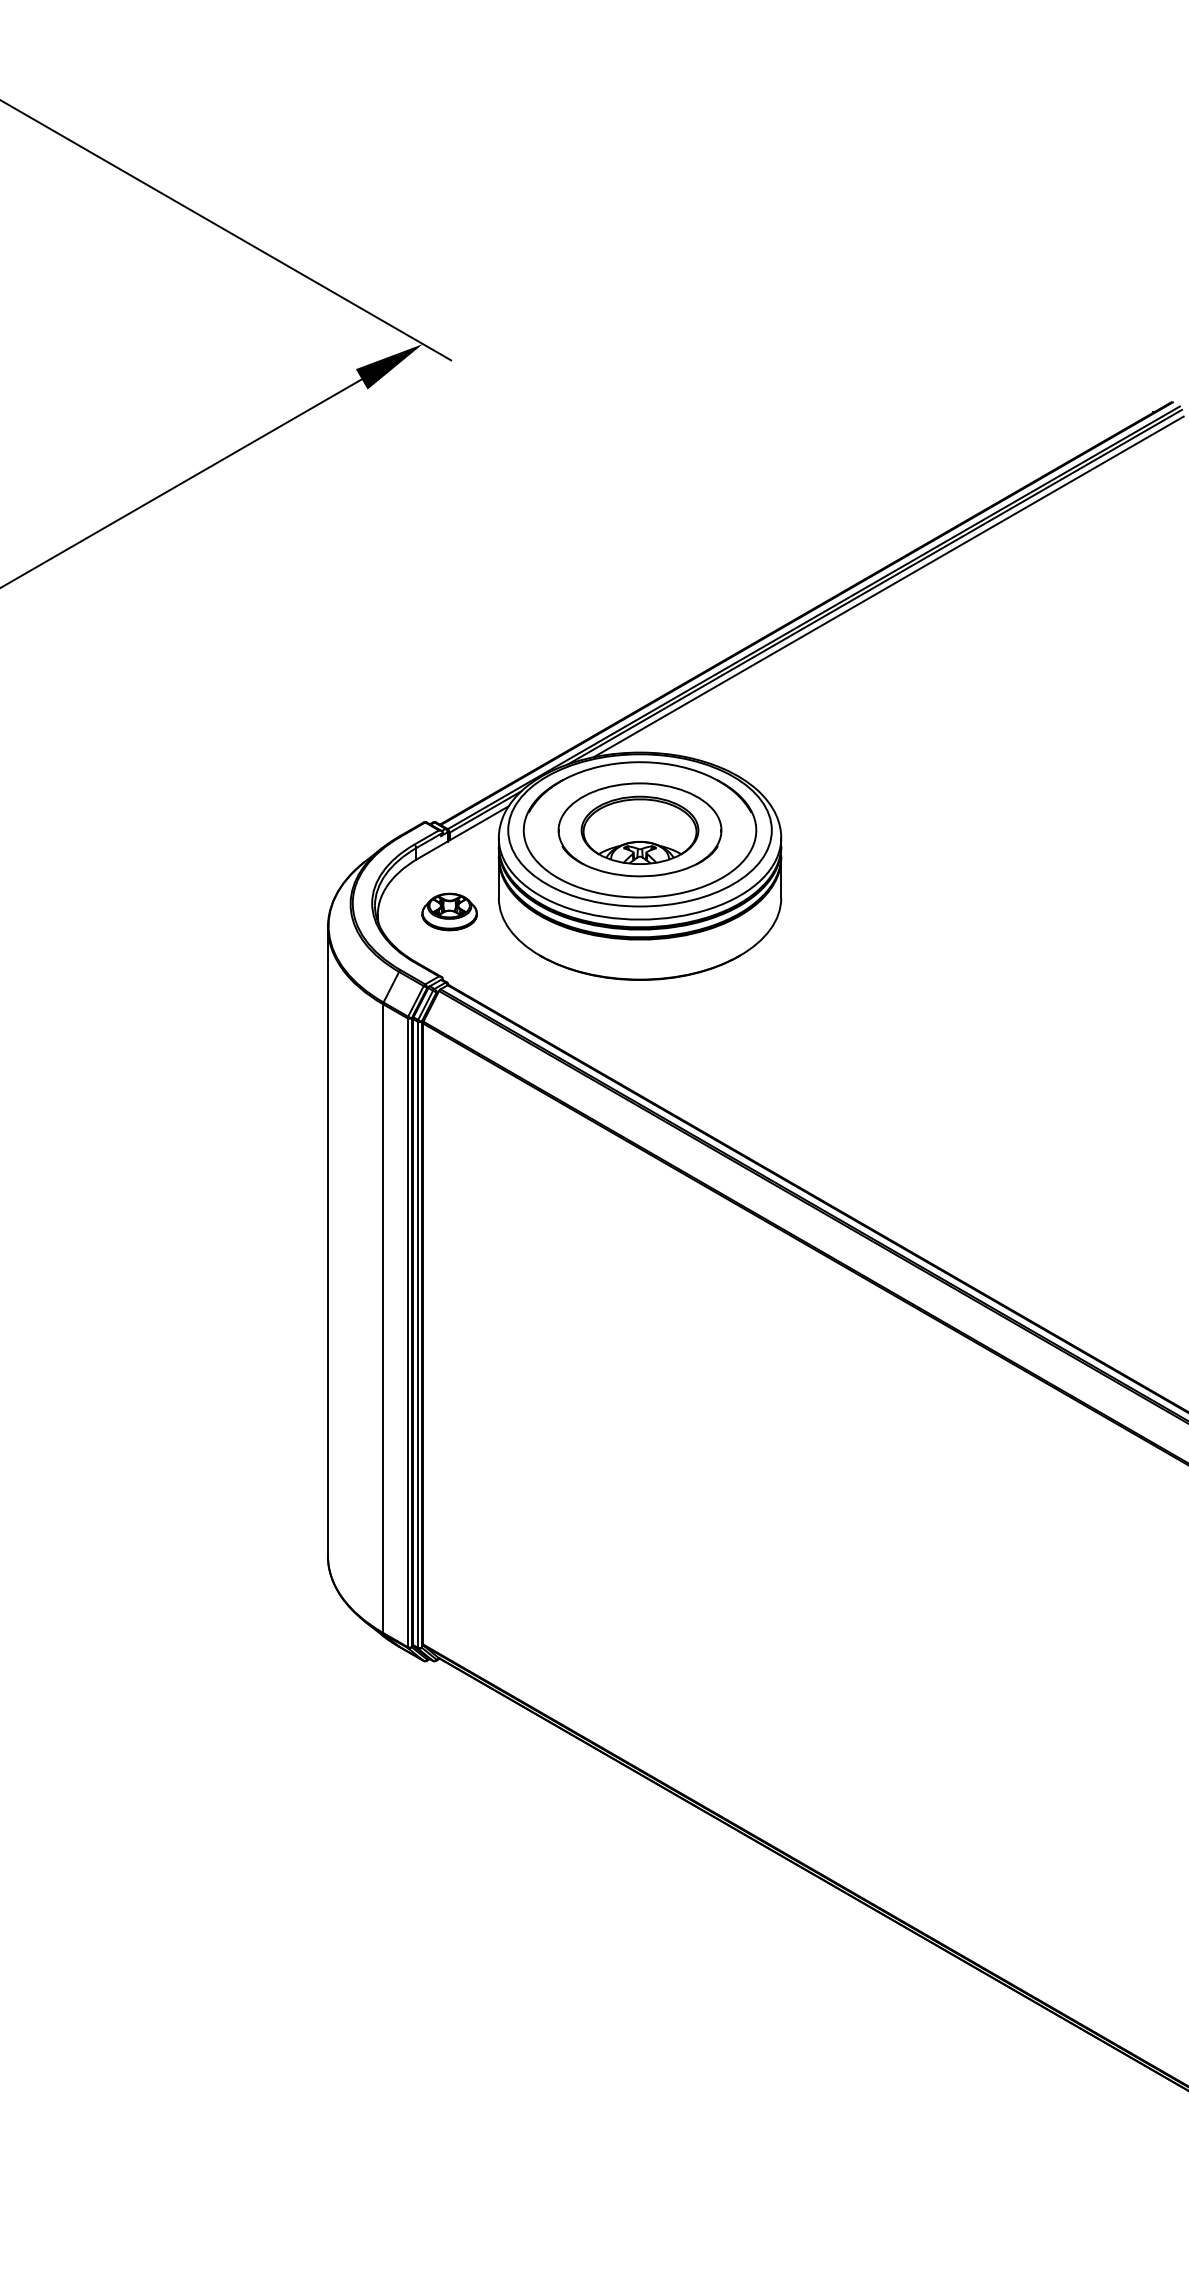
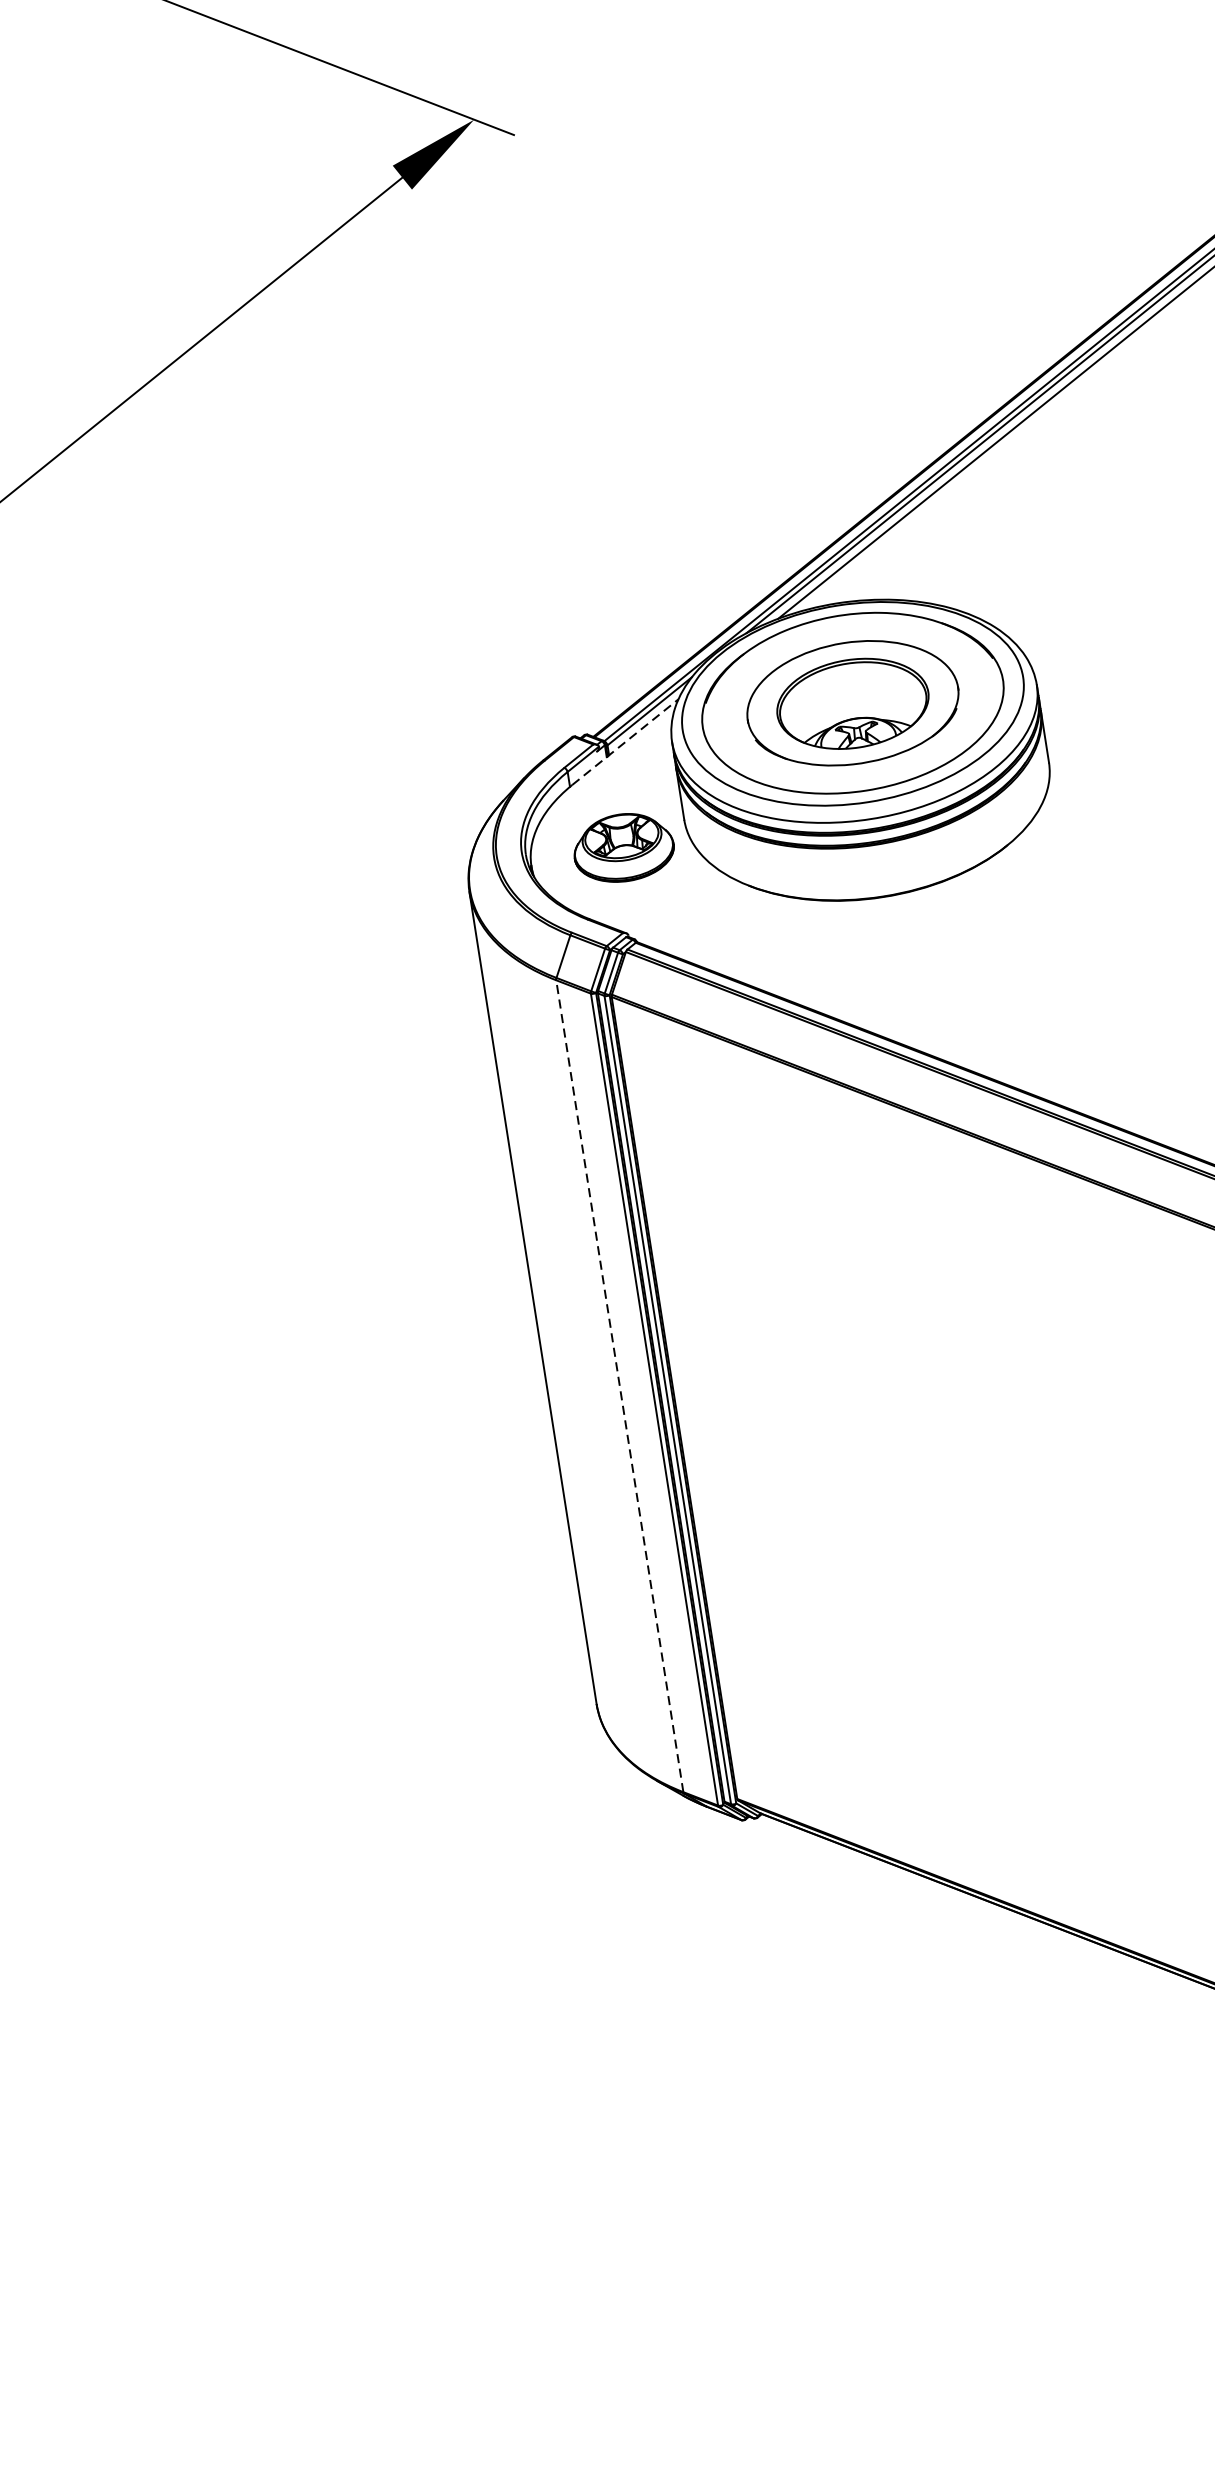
line: (463, 832) -> (625, 742), solid -> dashed
part: (449, 911) -> (623, 847), size x1.4
line: (383, 1318) -> (620, 1386), solid -> dashed

